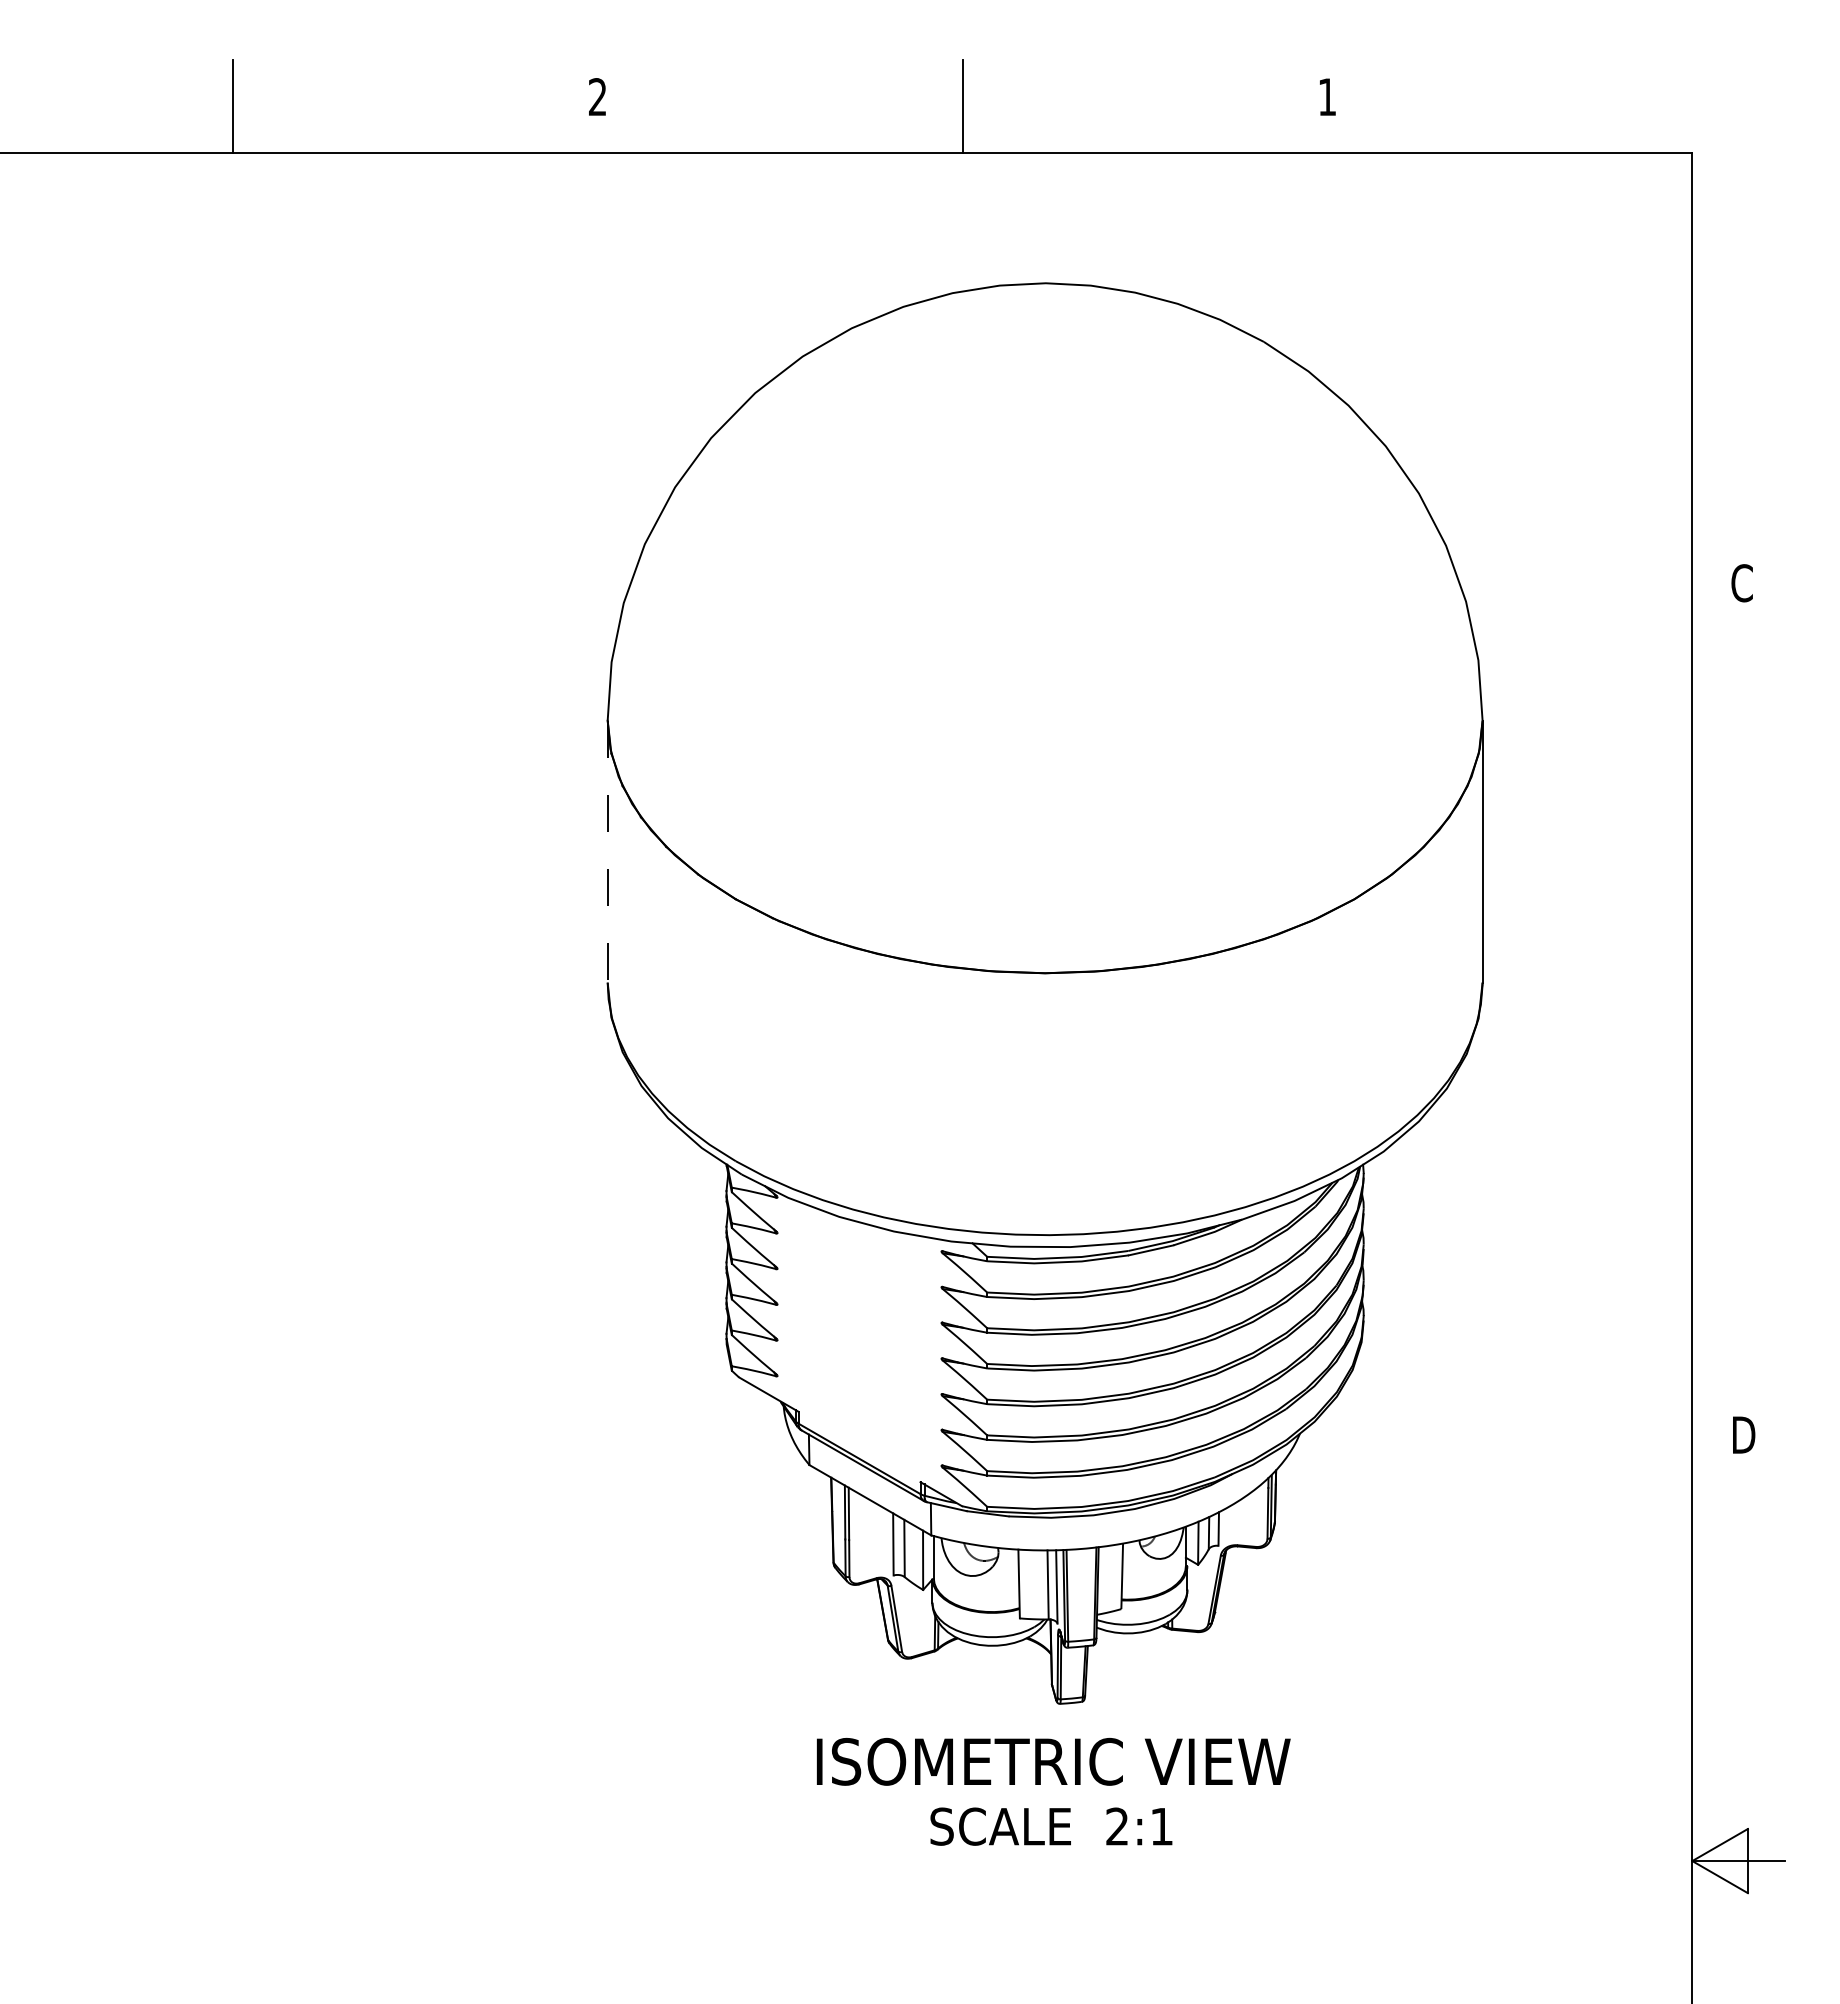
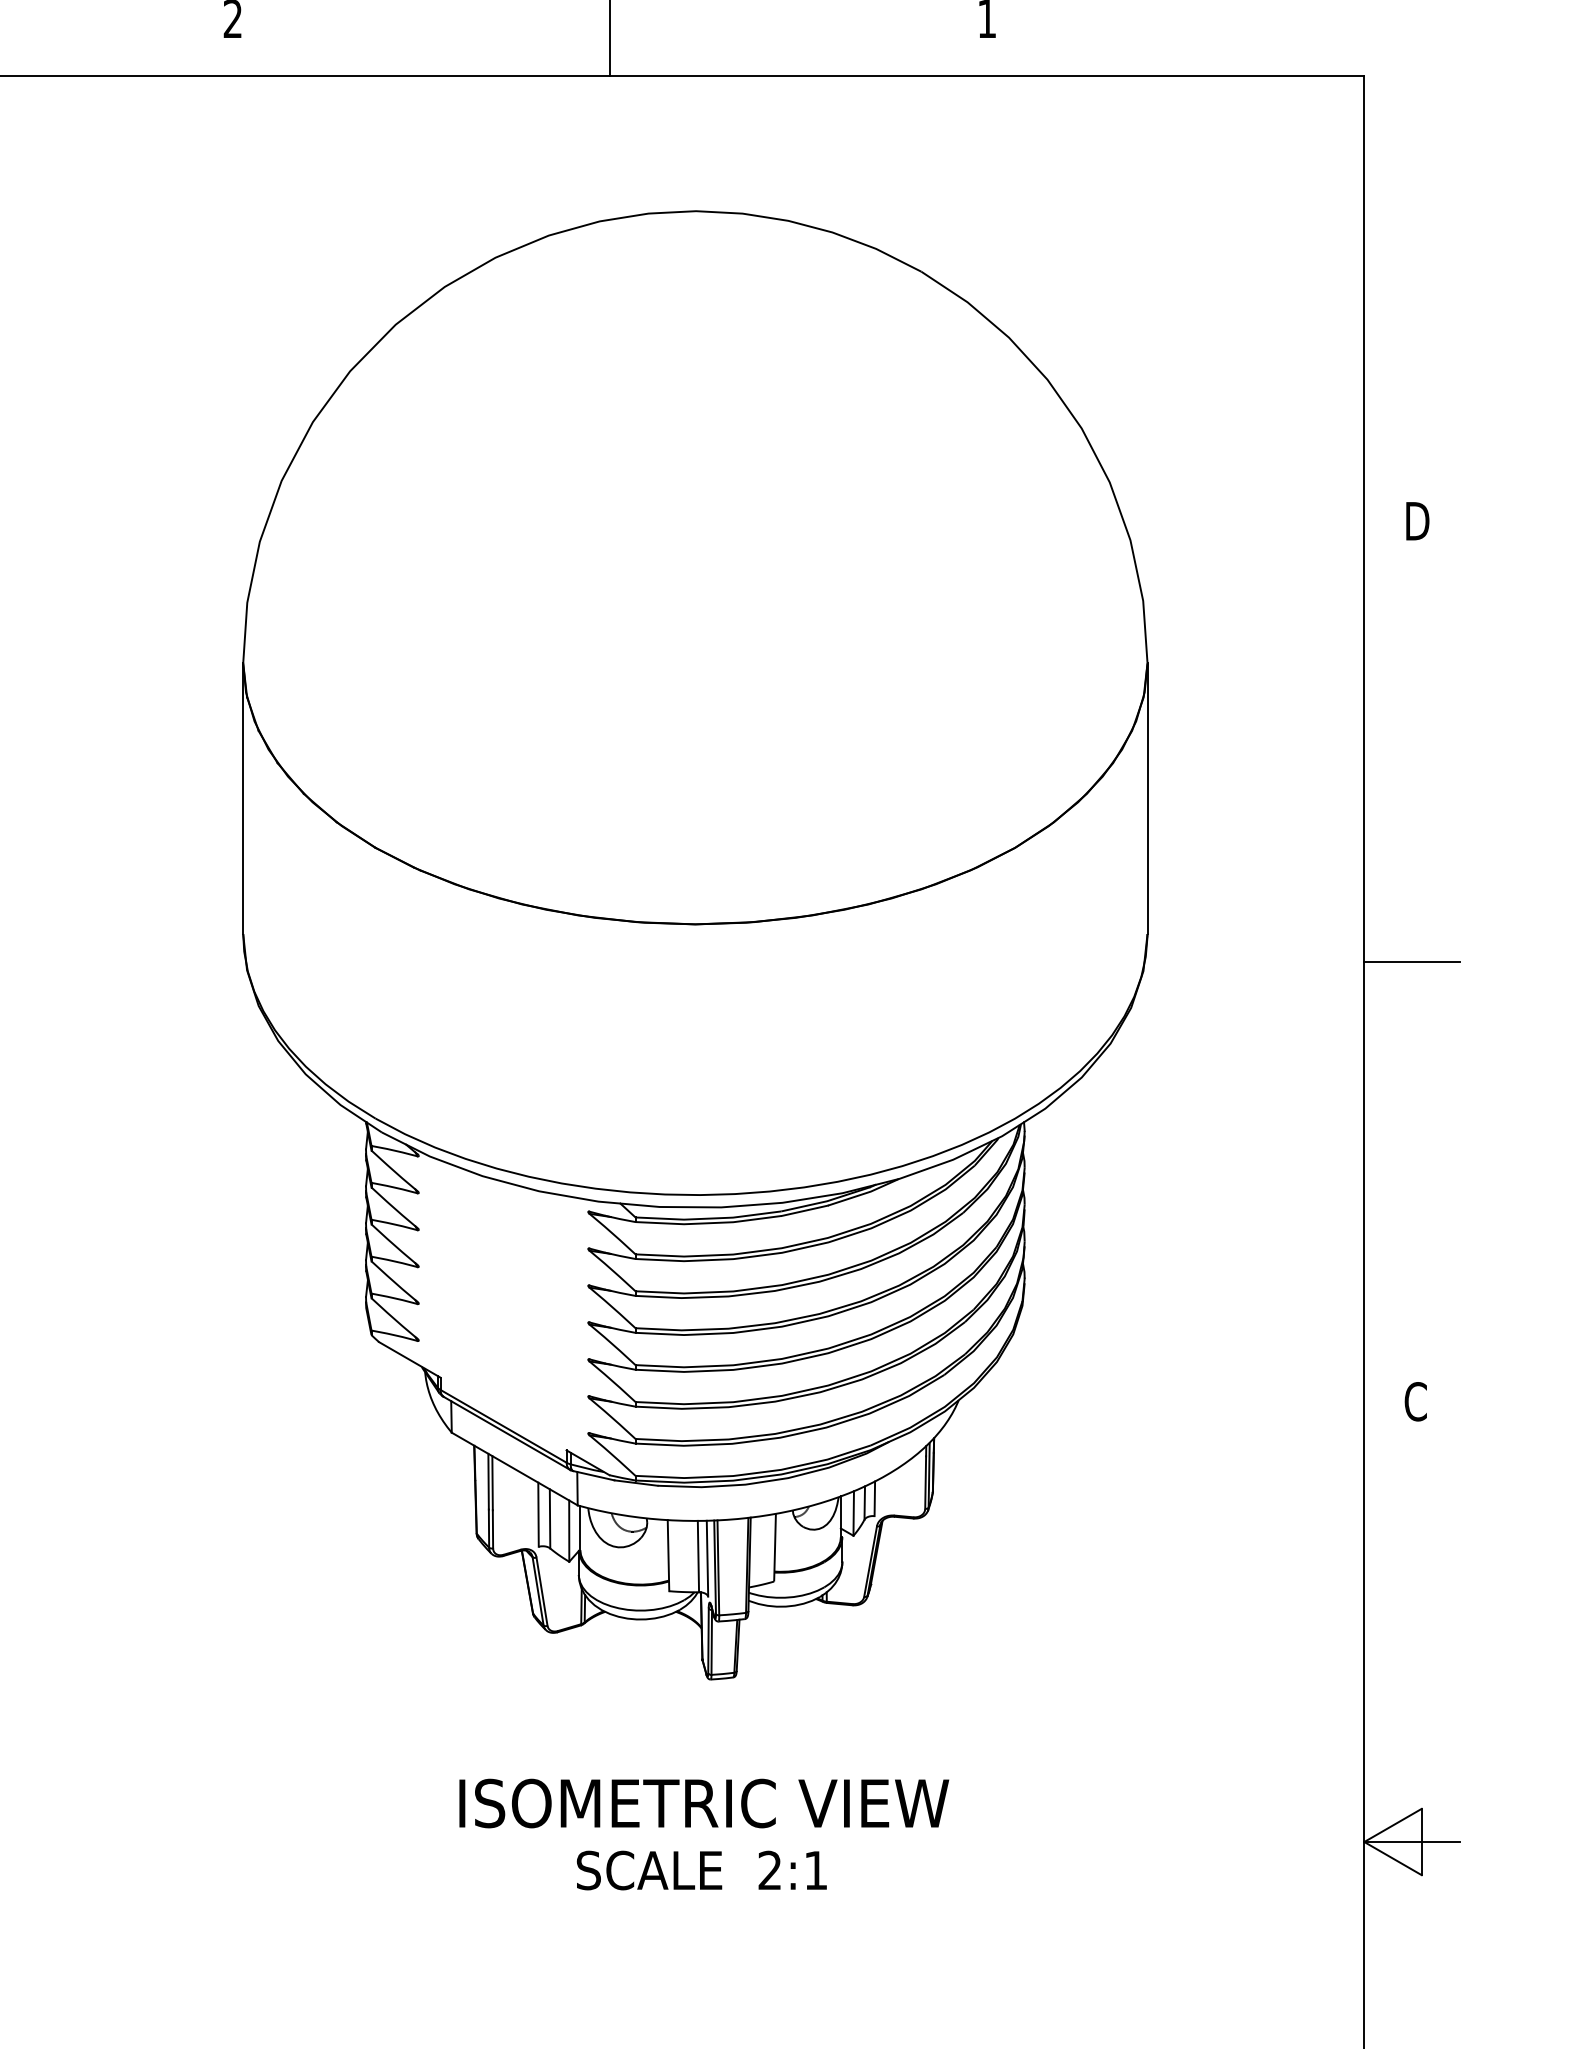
text: (1743, 583) -> (1417, 521), C -> D
line: (607, 851) -> (243, 798), dashed -> solid
line: (1738, 1009) -> (1412, 961), added
text: (1743, 1435) -> (1417, 1402), D -> C
text: (1053, 1791) -> (704, 1834), moved

